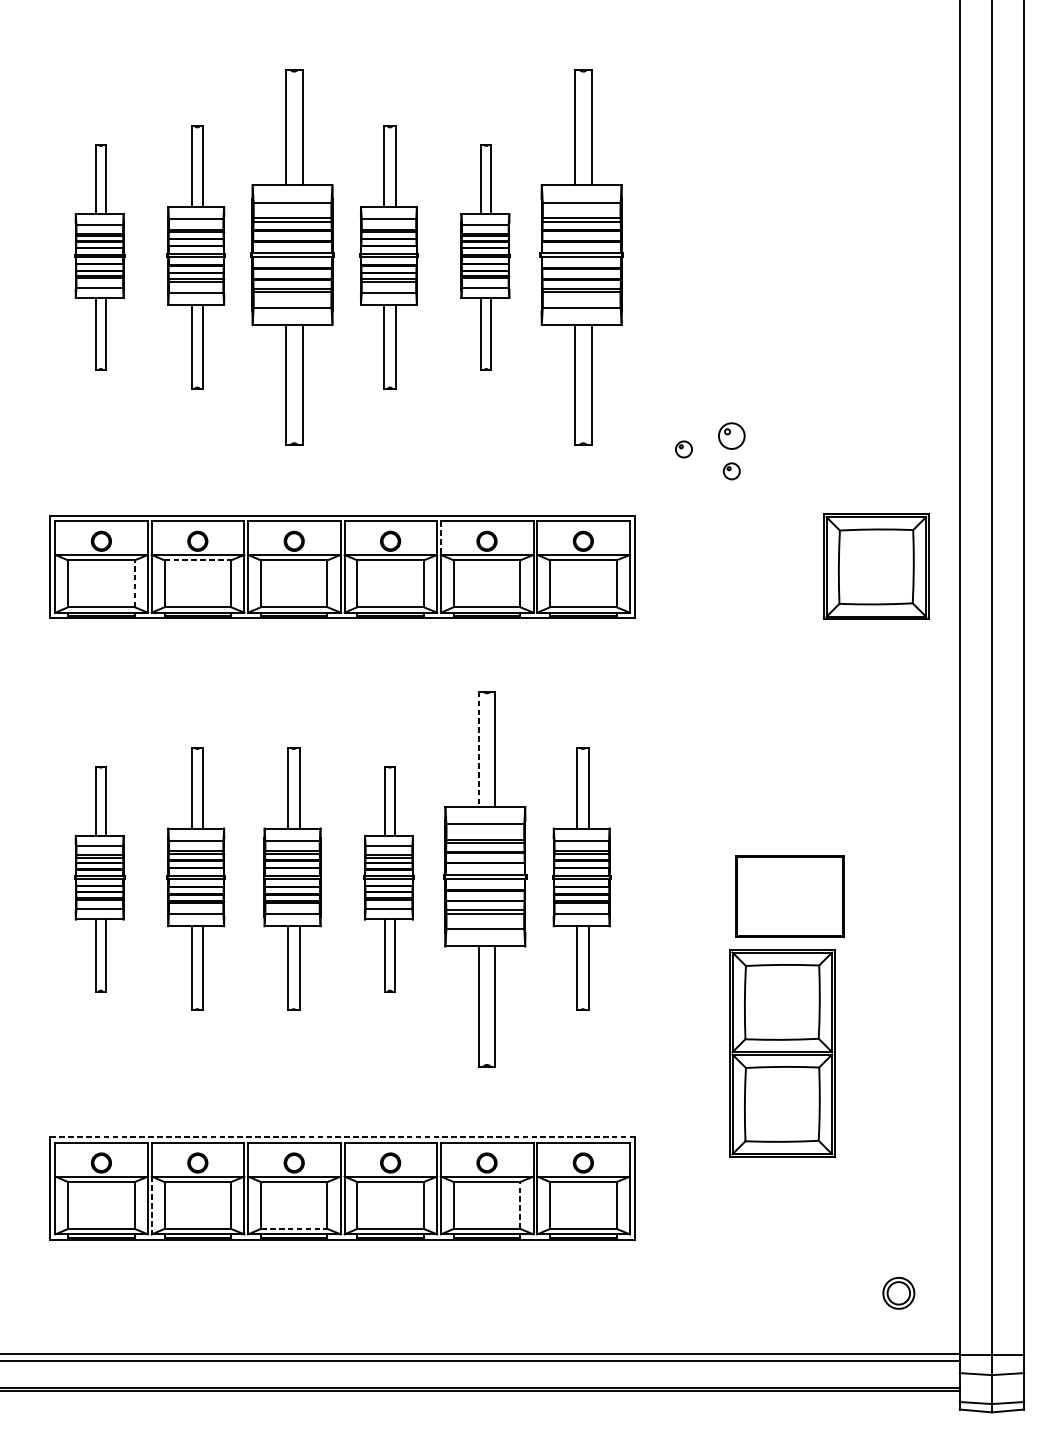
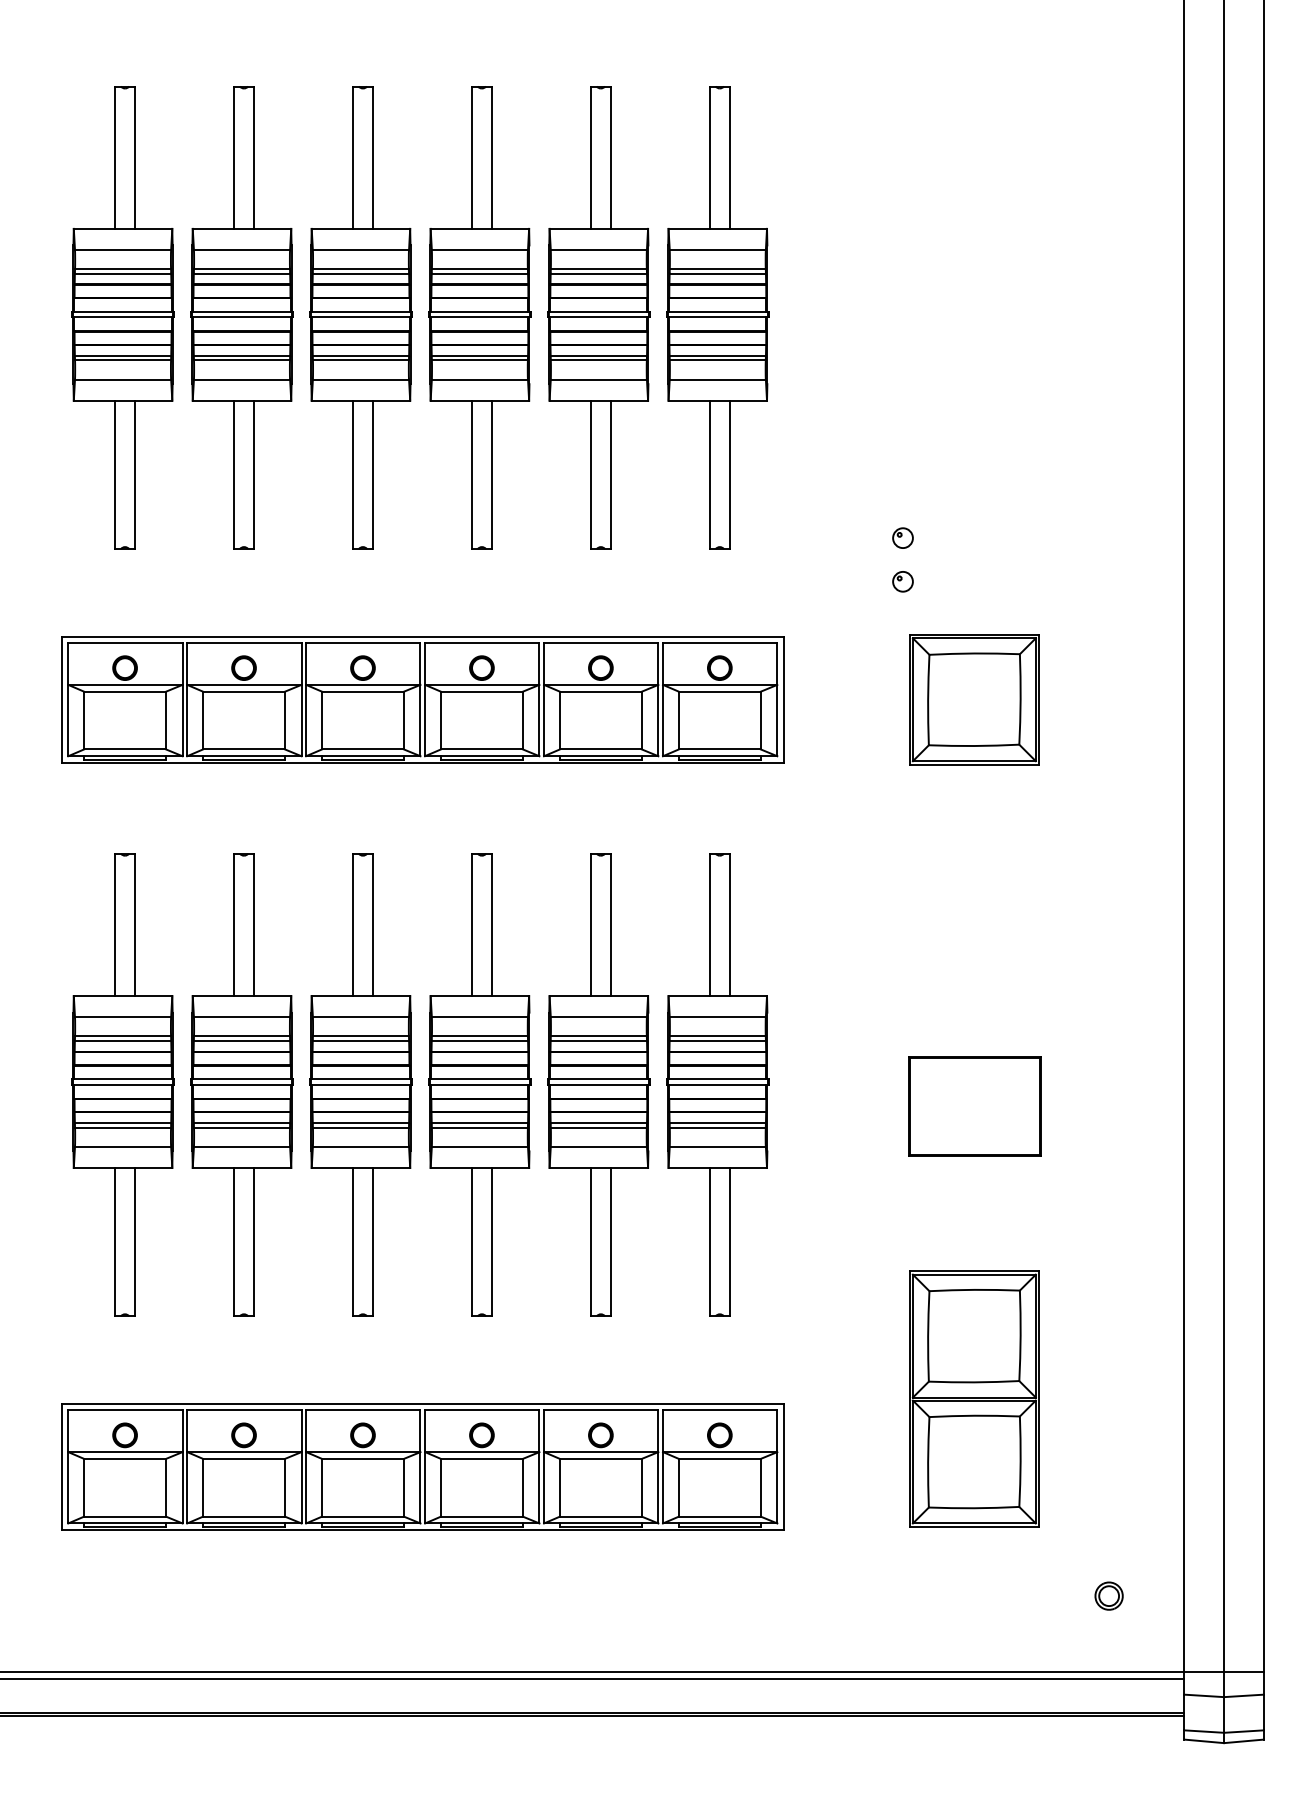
part: (99, 257) -> (122, 317), size x1.67
part: (195, 257) -> (241, 317), size x1.43
part: (388, 257) -> (479, 317), size x1.43
part: (485, 257) -> (598, 317), size x1.67
part: (731, 435) -> (902, 537), size x0.62
part: (683, 449) -> (843, 554), removed
line: (441, 538) -> (544, 664), dashed -> solid
line: (198, 560) -> (244, 691), dashed -> solid
part: (876, 566) -> (974, 699), moved
line: (135, 583) -> (166, 720), dashed -> solid
line: (478, 749) -> (590, 925), dashed -> solid
part: (99, 878) -> (122, 1084), size x1.67
part: (195, 878) -> (241, 1084), size x1.43
part: (292, 878) -> (360, 1084), size x1.43
part: (388, 878) -> (479, 1084), size x1.67
part: (581, 878) -> (717, 1084), size x1.43
part: (782, 1052) -> (974, 1398), moved
line: (342, 1137) -> (422, 1403), dashed -> solid
line: (152, 1205) -> (187, 1487), dashed -> solid
line: (519, 1205) -> (641, 1487), dashed -> solid
line: (294, 1228) -> (363, 1516), dashed -> solid
part: (898, 1292) -> (1108, 1595), size x0.71

